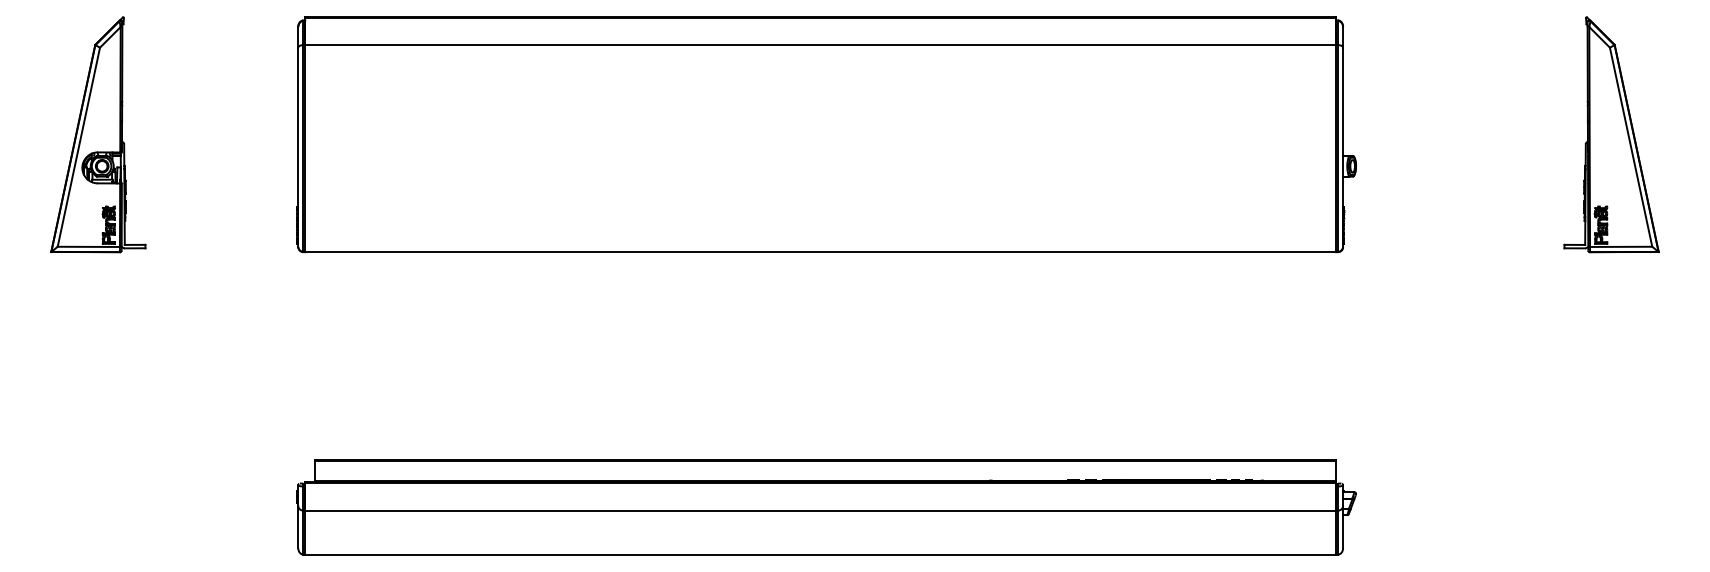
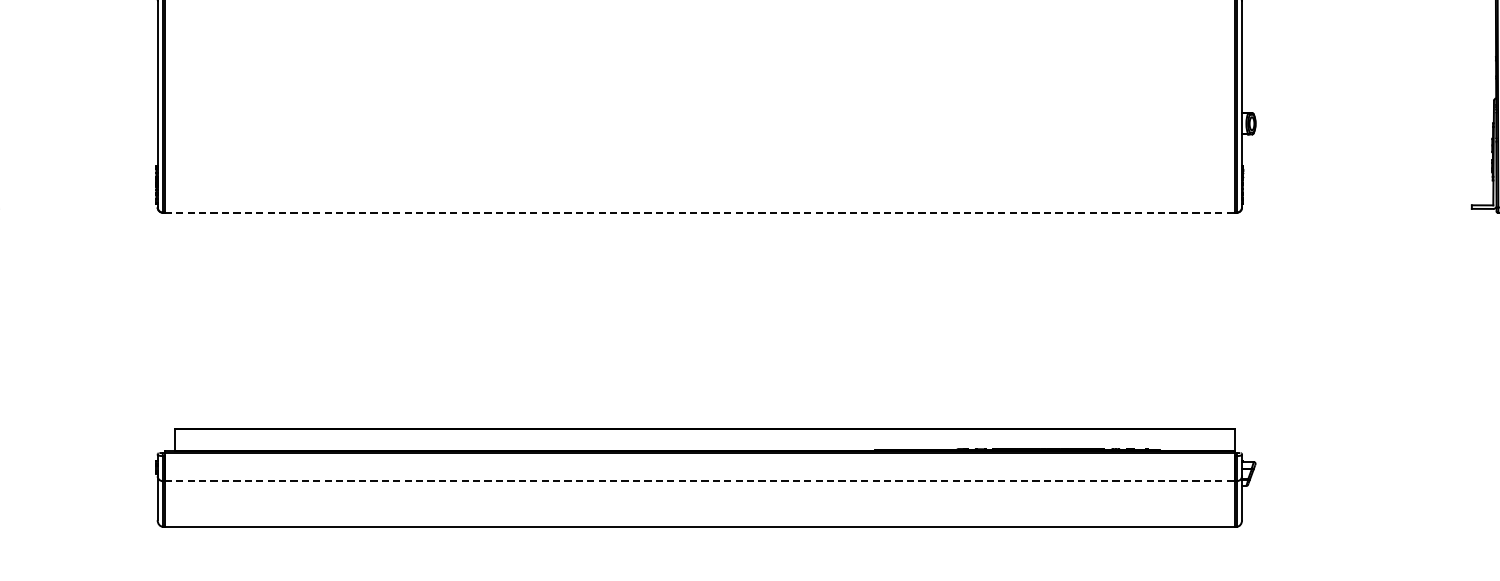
line: (820, 251) -> (699, 212), solid -> dashed
line: (820, 510) -> (699, 481), solid -> dashed

